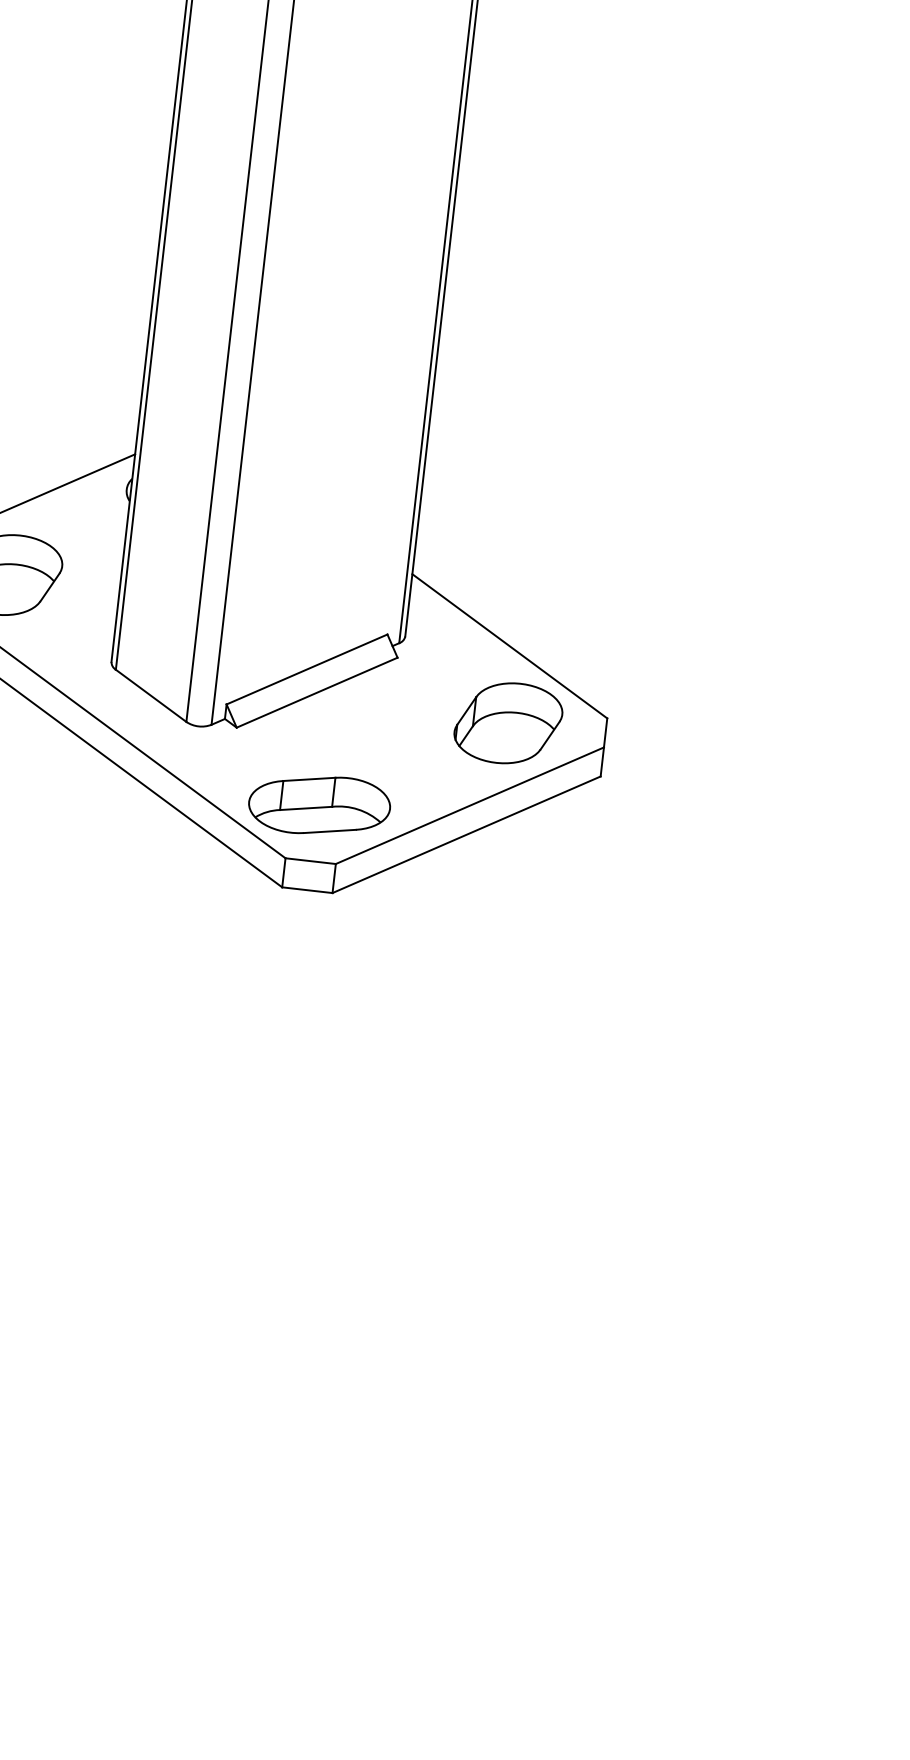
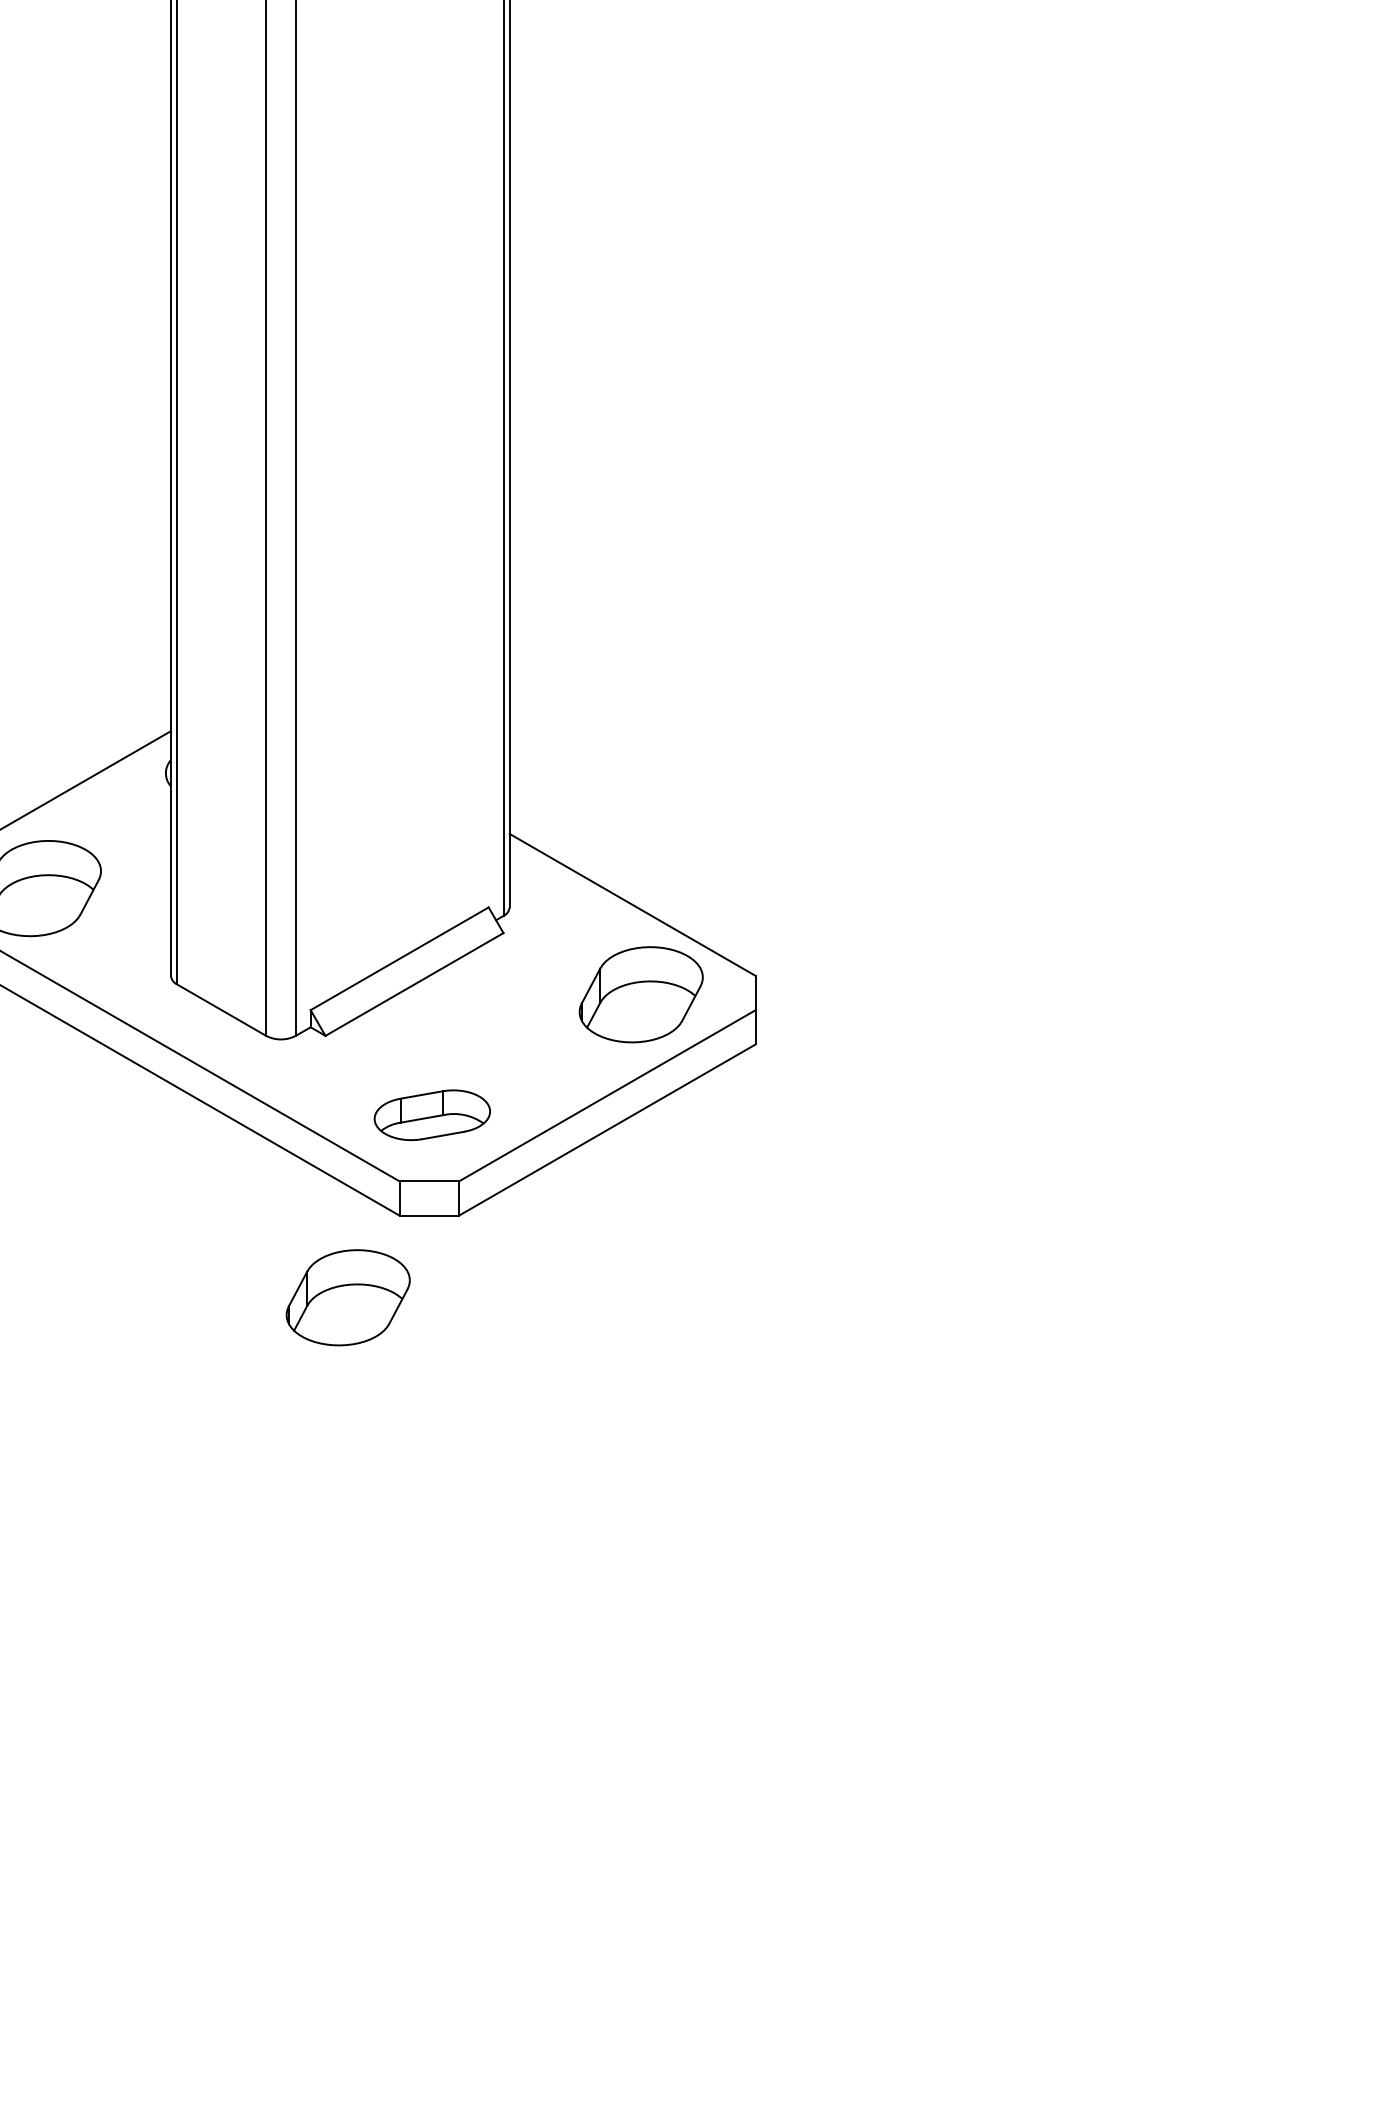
part: (319, 804) -> (432, 1114), size x0.7
part: (230, 951) -> (347, 1297), added

